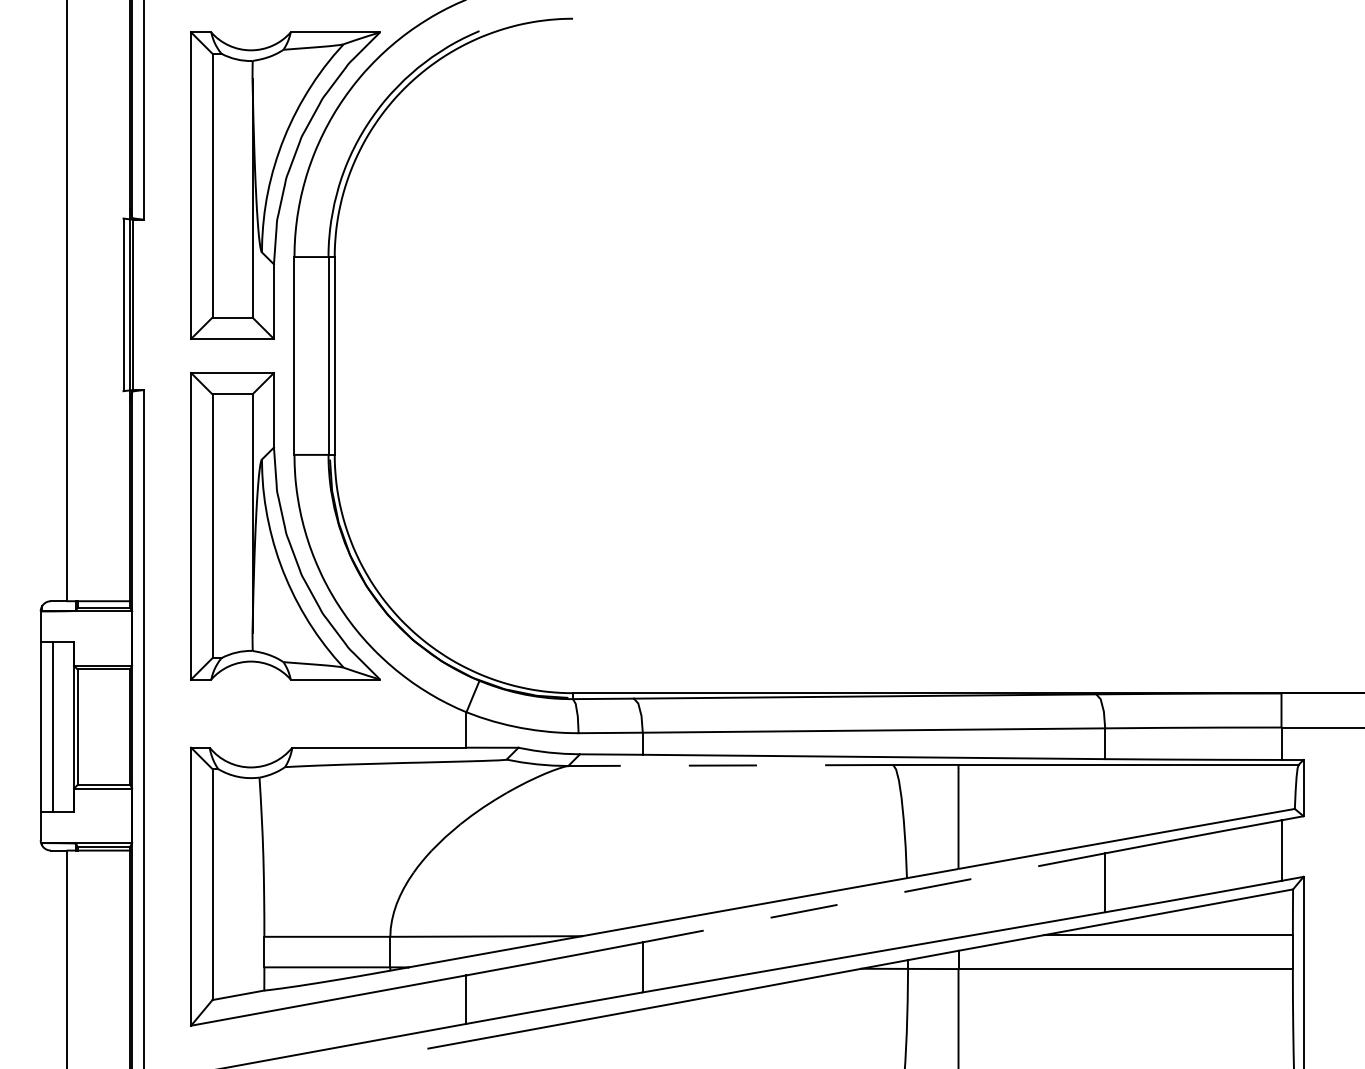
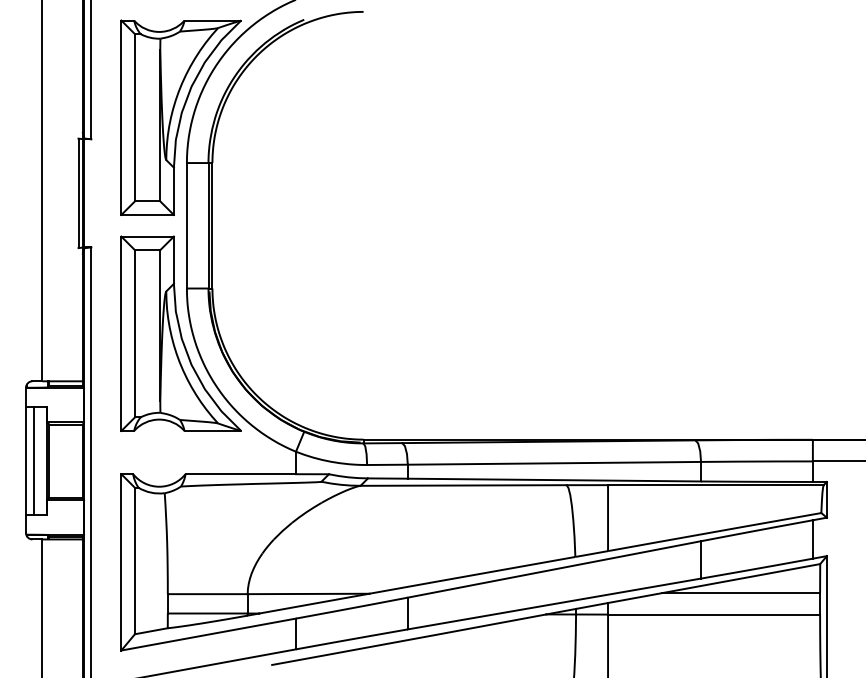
line: (730, 765) -> (463, 485), dashed -> solid
line: (872, 897) -> (553, 569), dashed -> solid

